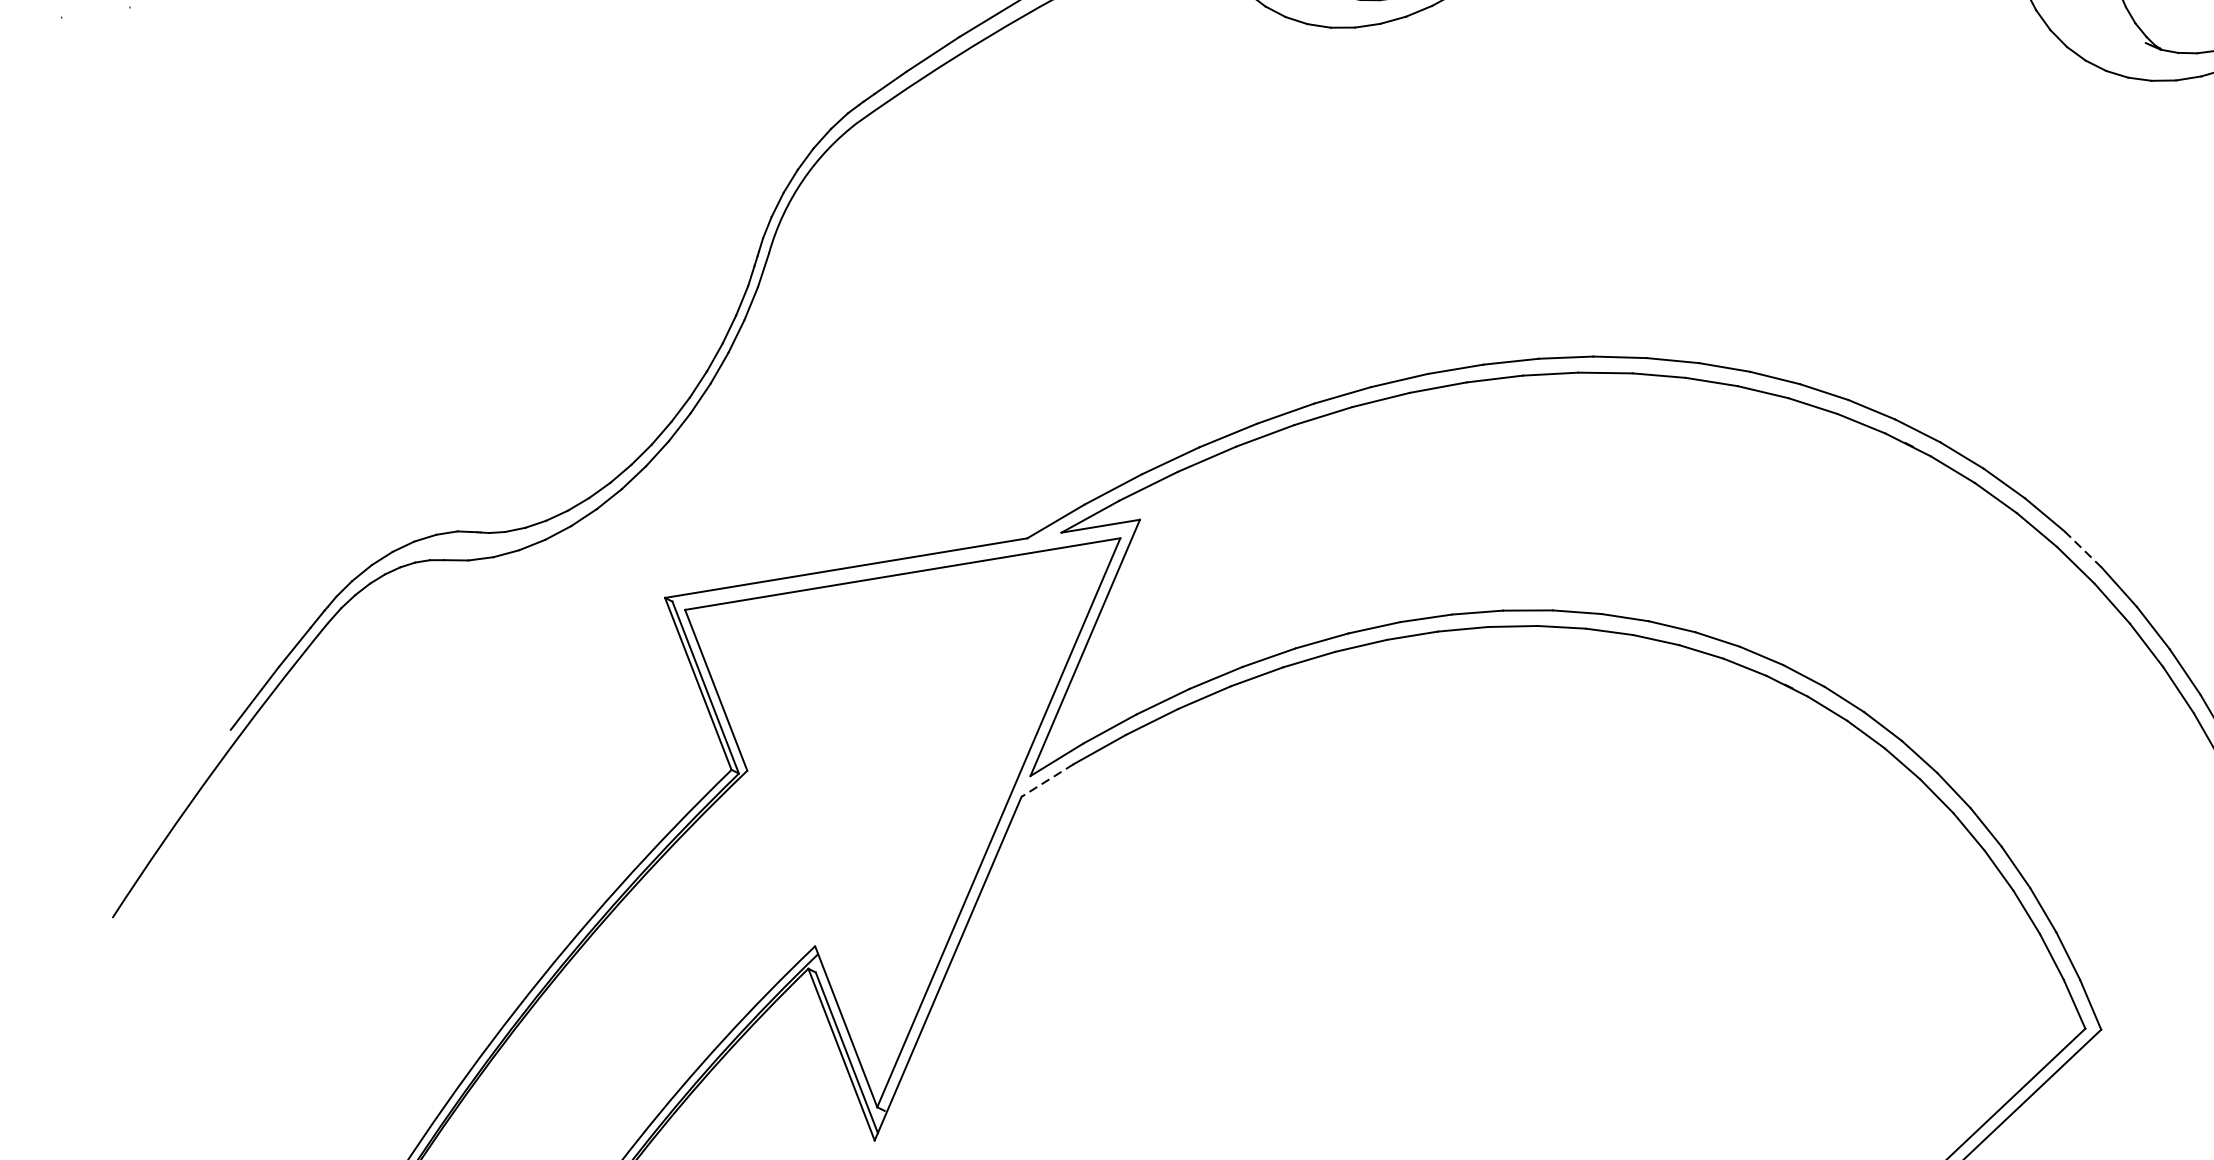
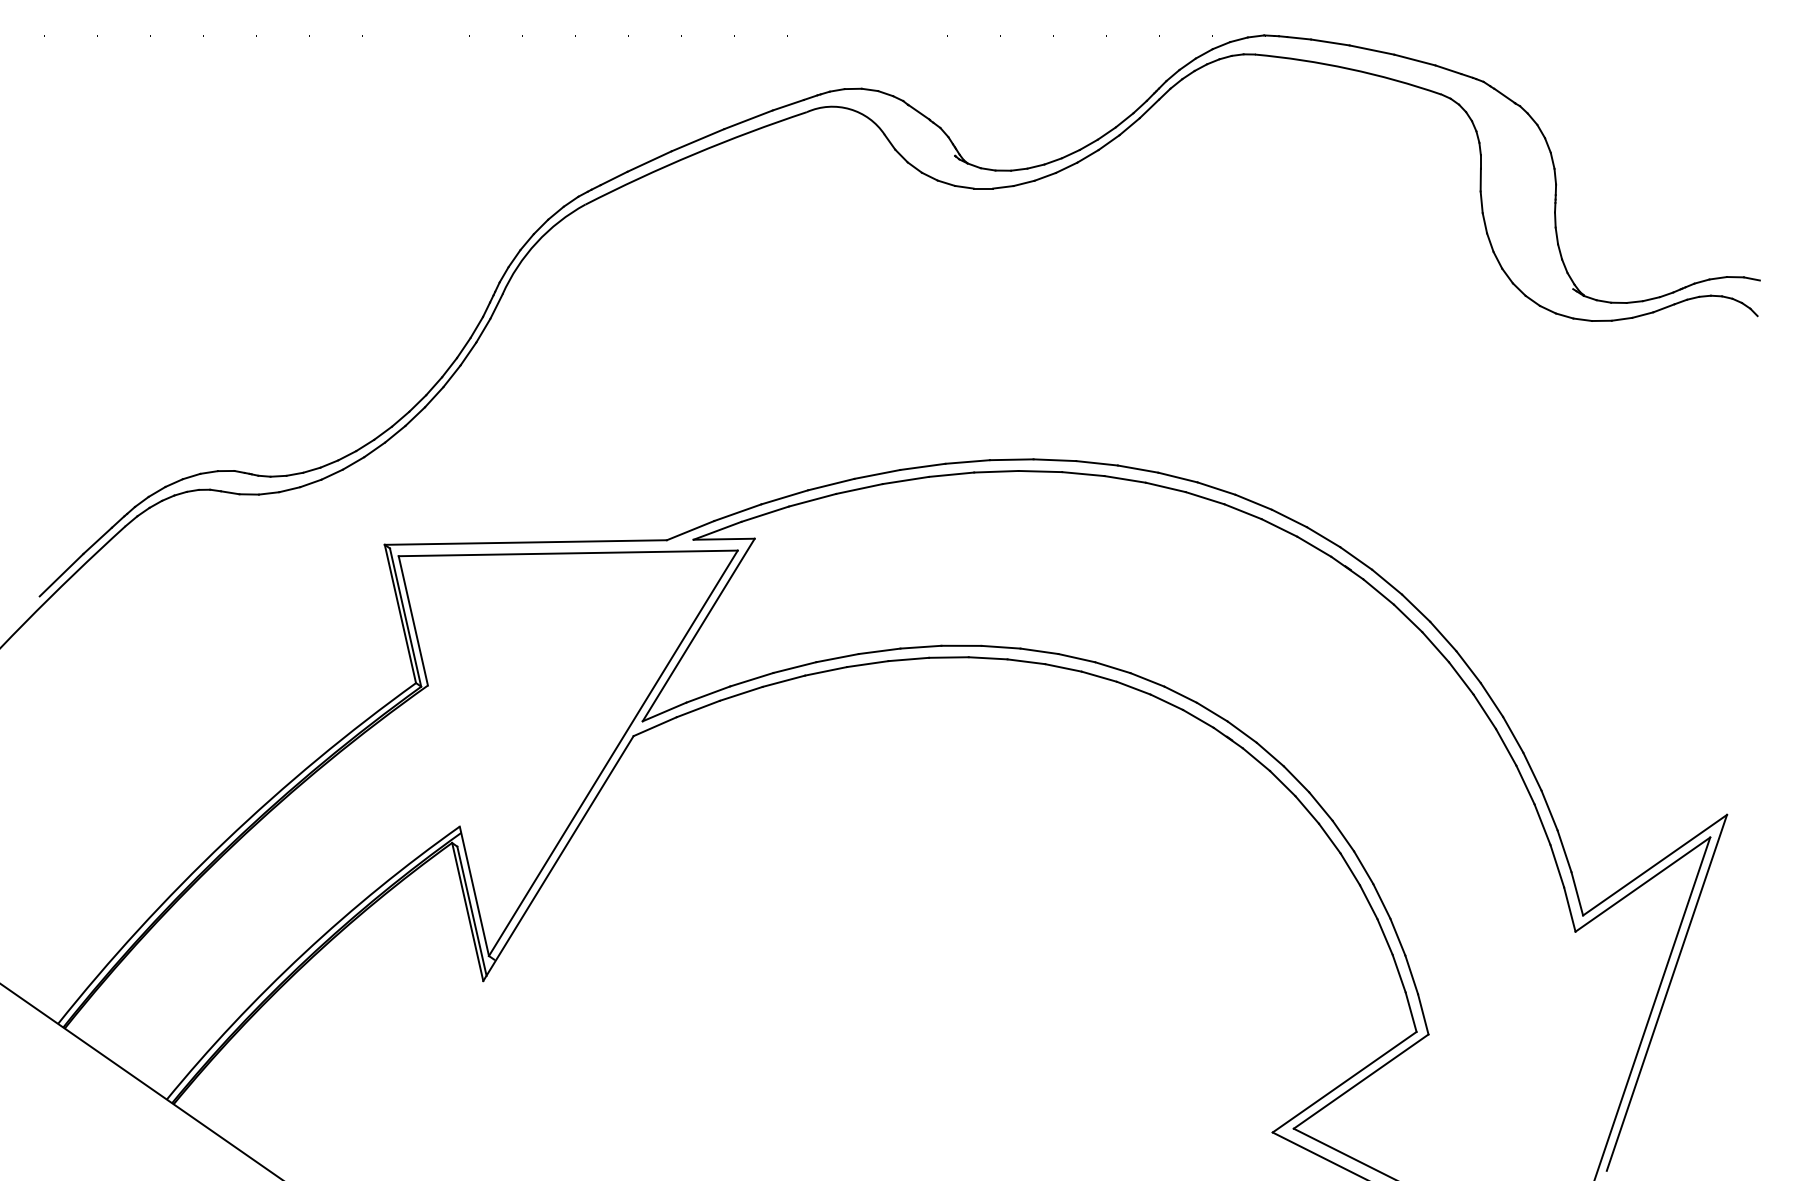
line: (2082, 548) -> (1468, 666), dashed -> solid
line: (1047, 780) -> (655, 726), dashed -> solid

